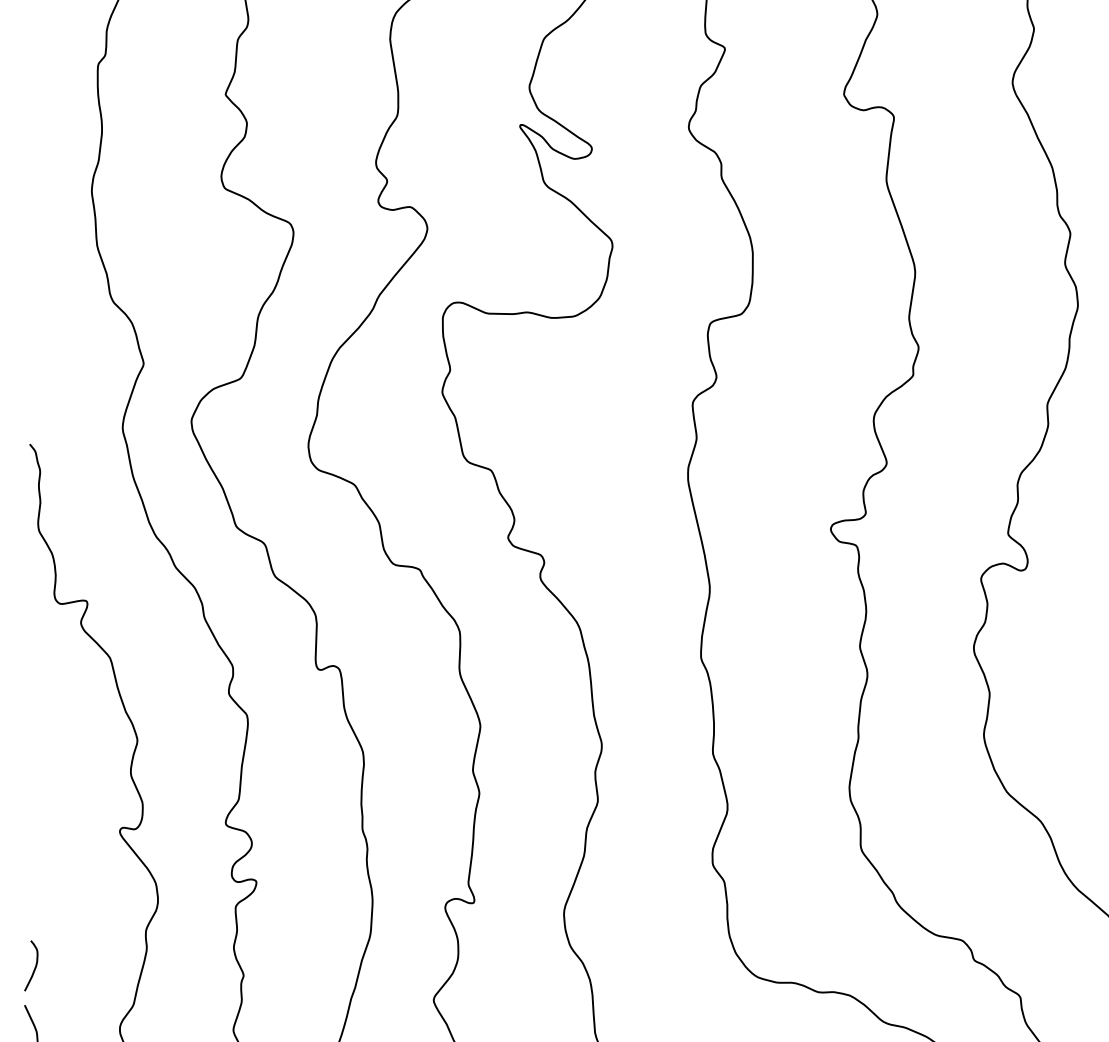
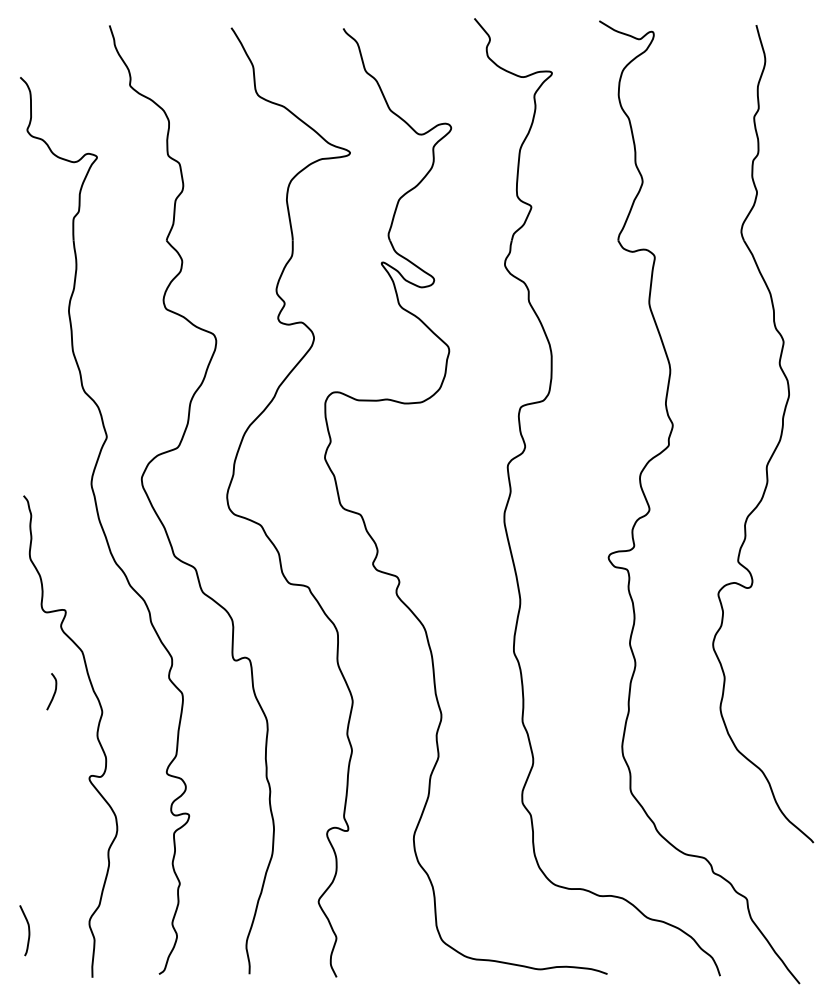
curve: (33, 968) -> (53, 693), moved

